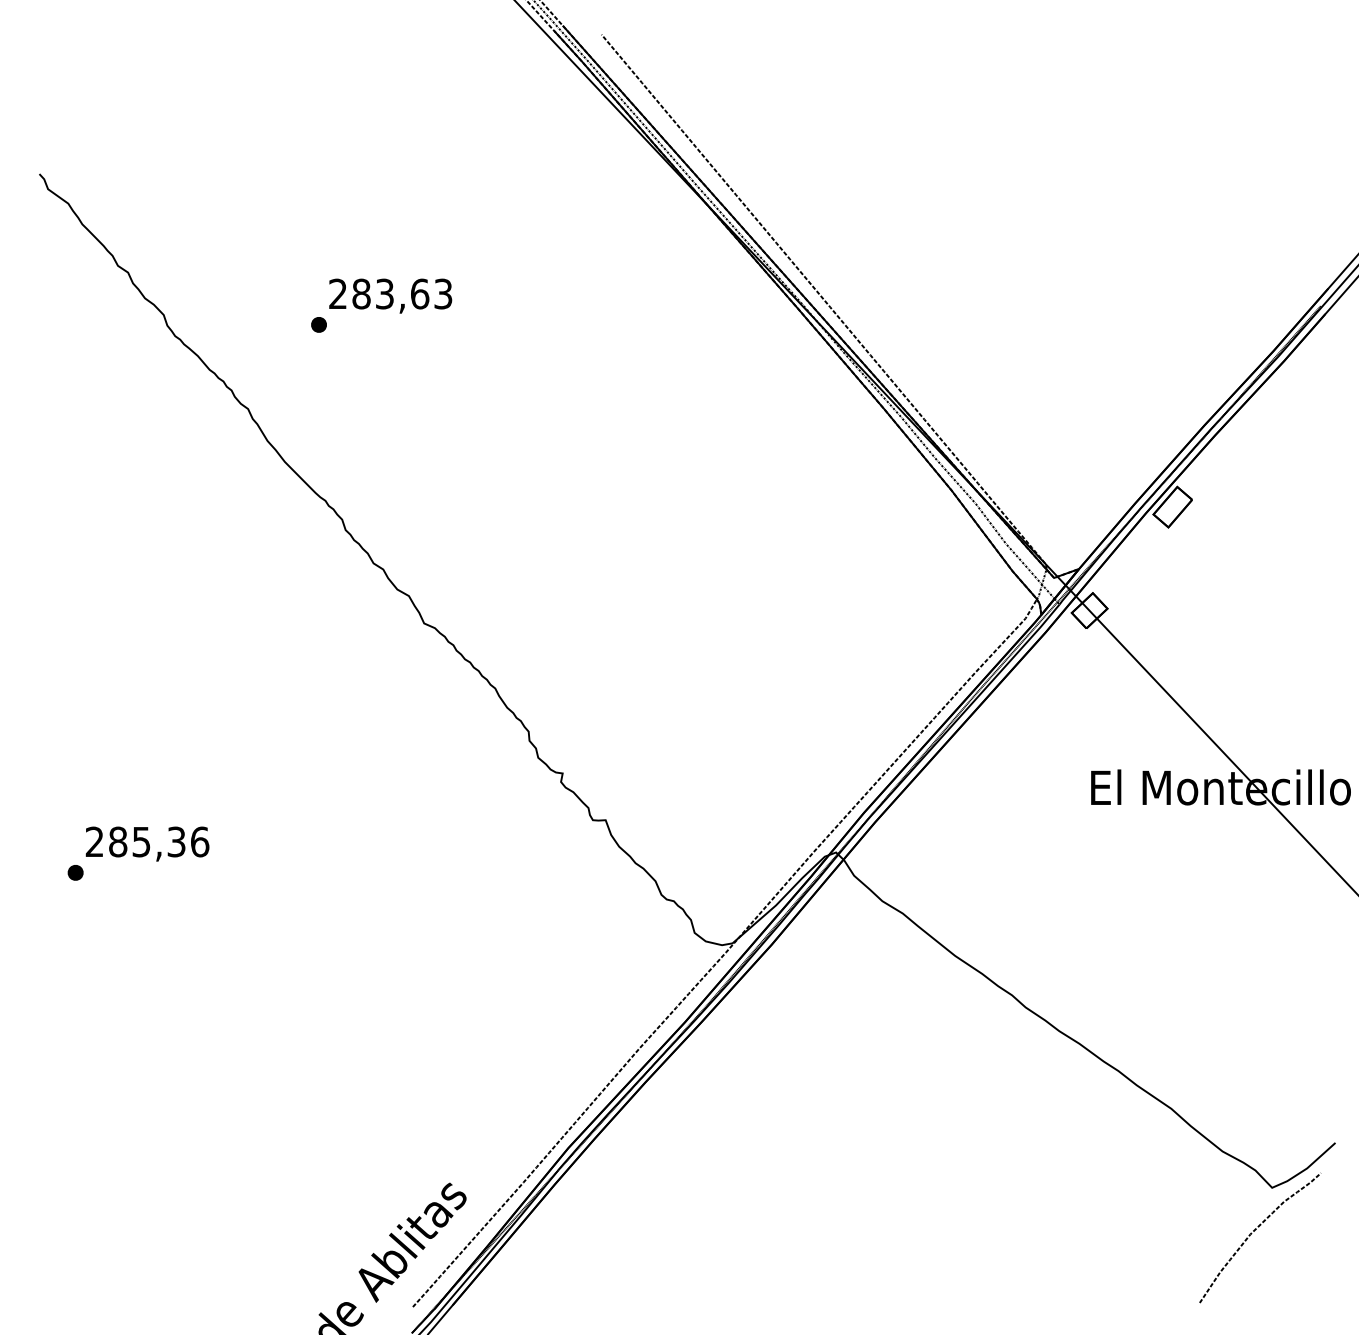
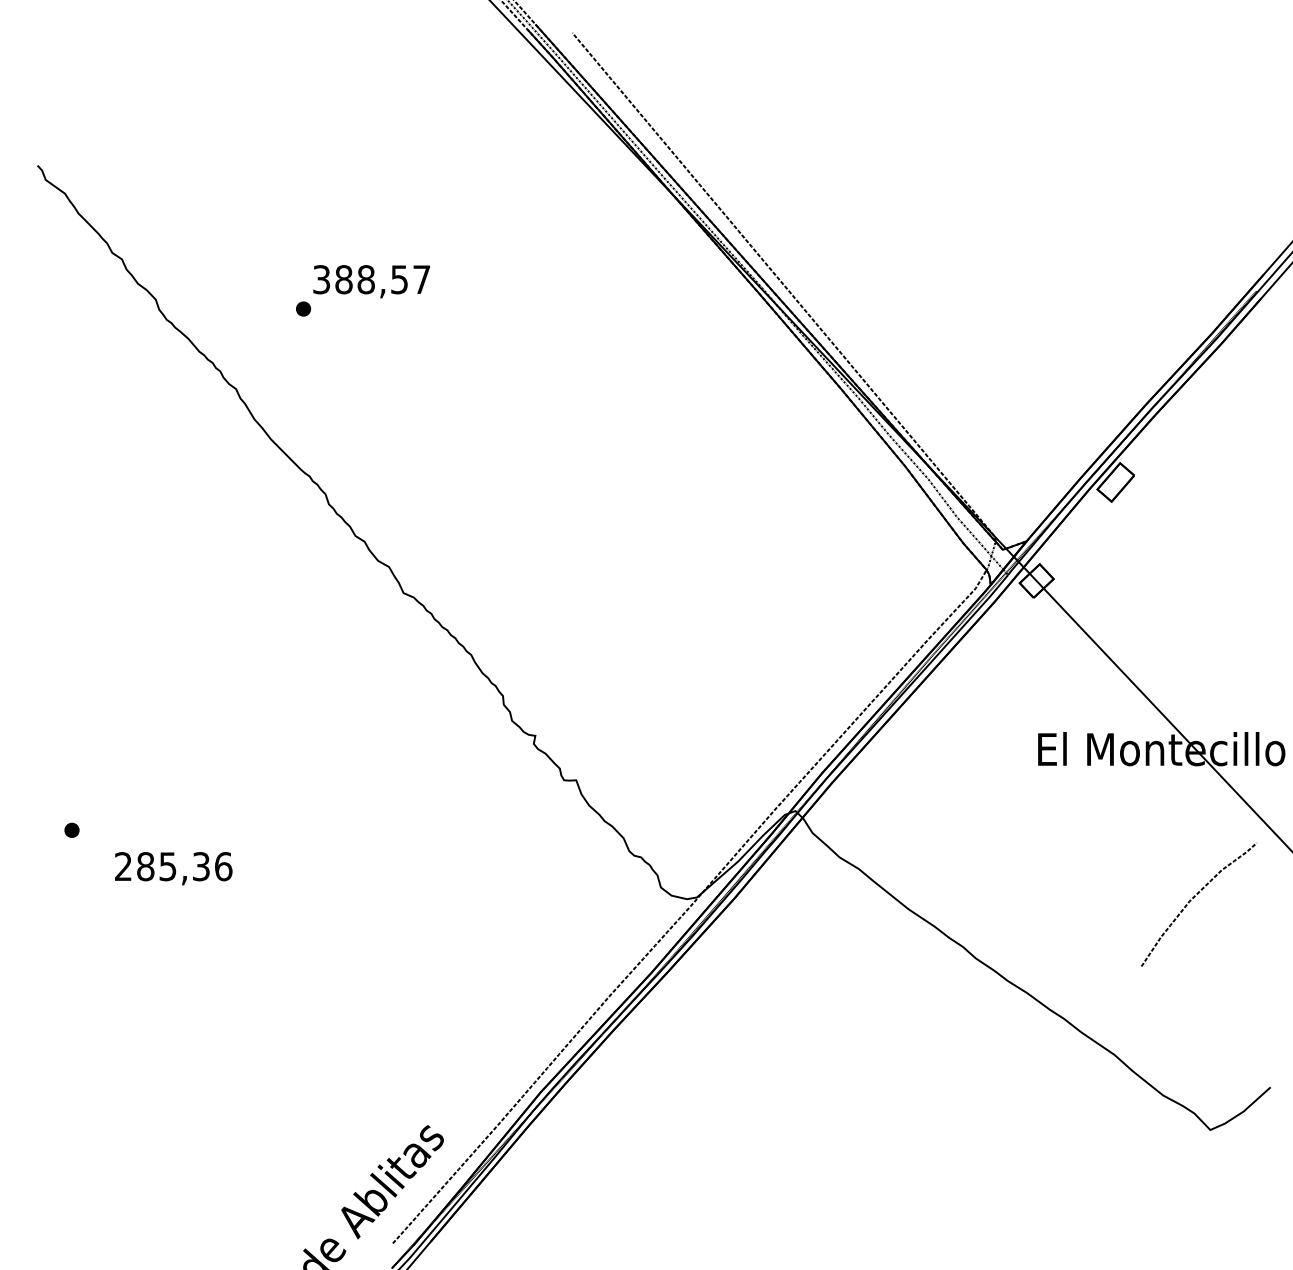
text: (390, 293) -> (371, 279), 283,63 -> 388,57
text: (147, 843) -> (173, 868), moved
curve: (1254, 1231) -> (1193, 898), moved

